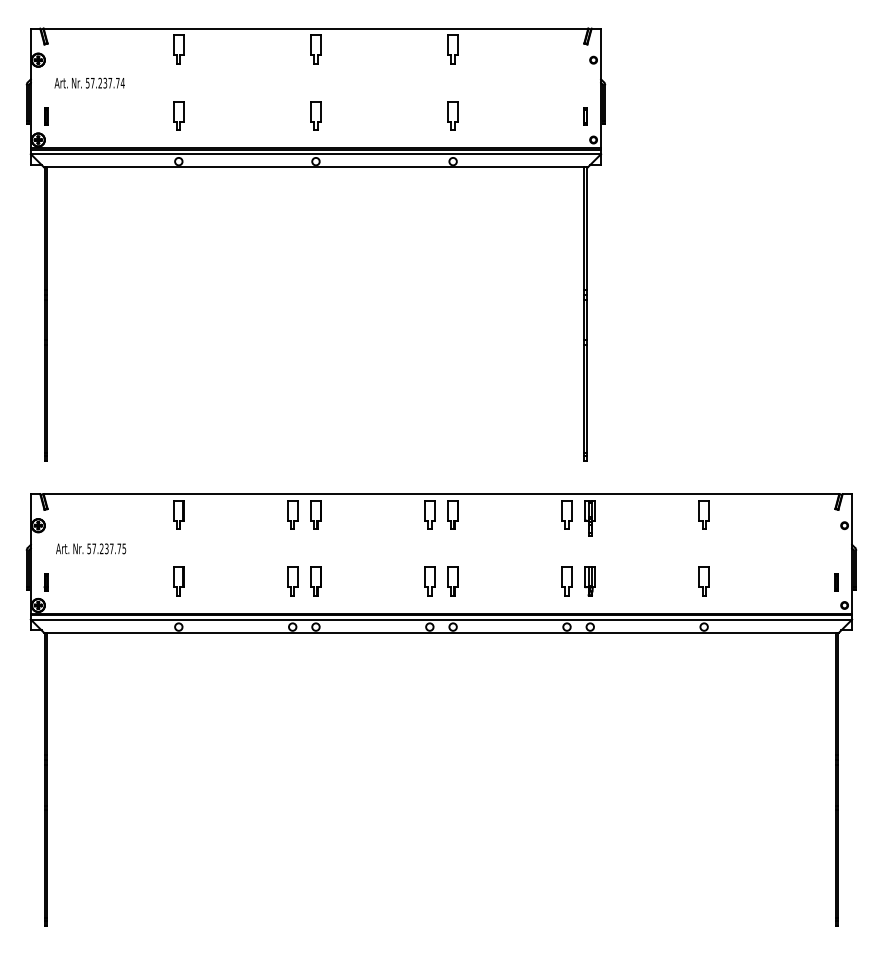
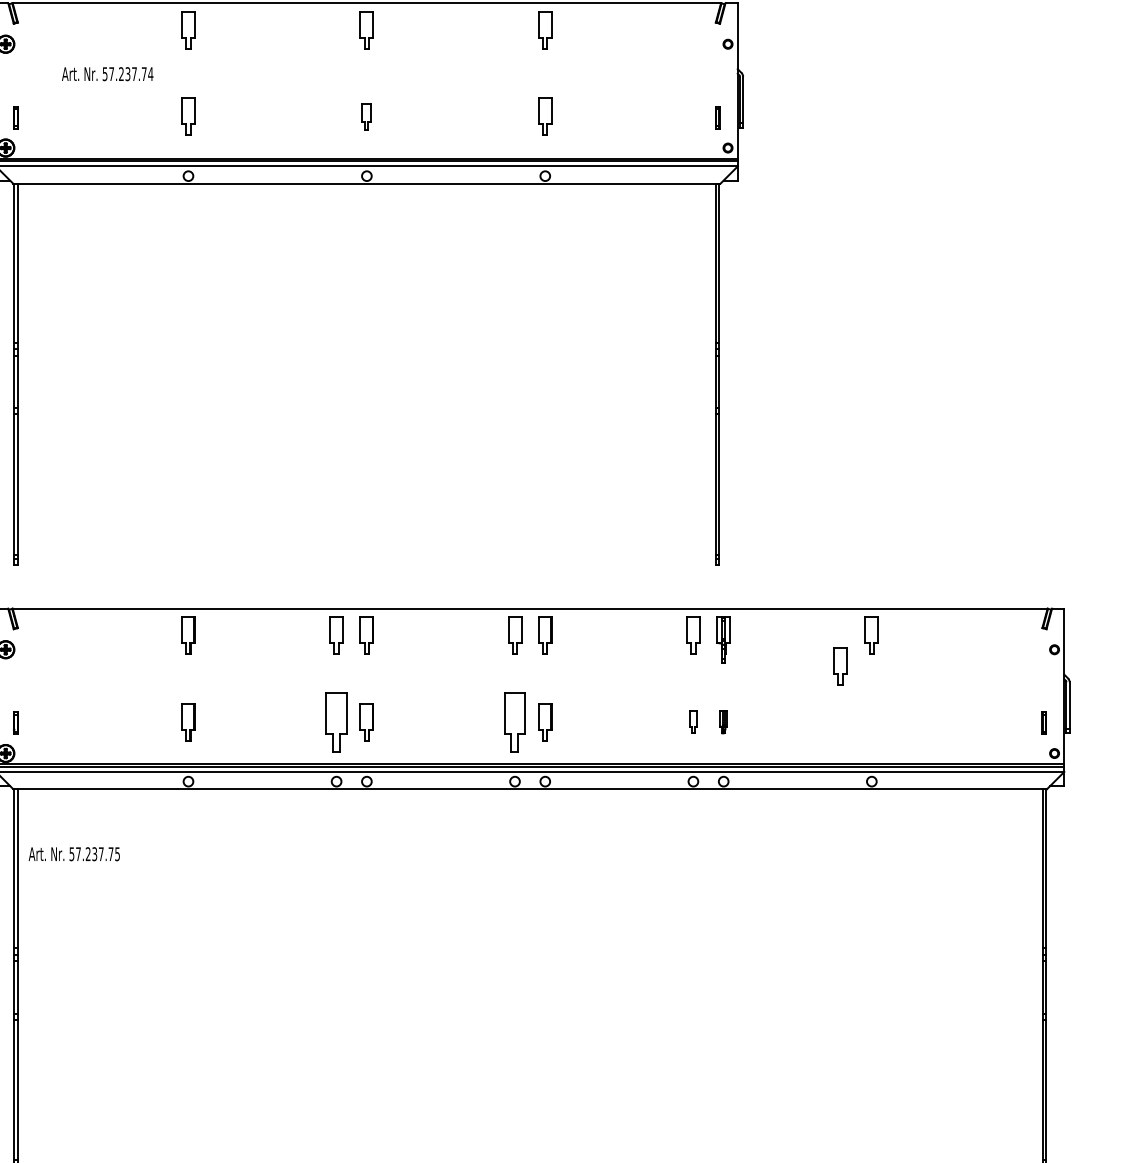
text: (89, 82) -> (107, 73), moved
part: (315, 115) -> (366, 116), size x0.7
text: (91, 548) -> (74, 853), moved
part: (292, 581) -> (336, 722), size x1.6
part: (429, 581) -> (514, 722), size x1.6
part: (566, 581) -> (692, 722), size x0.6
part: (589, 581) -> (722, 722), size x0.6
part: (703, 581) -> (839, 666), moved

